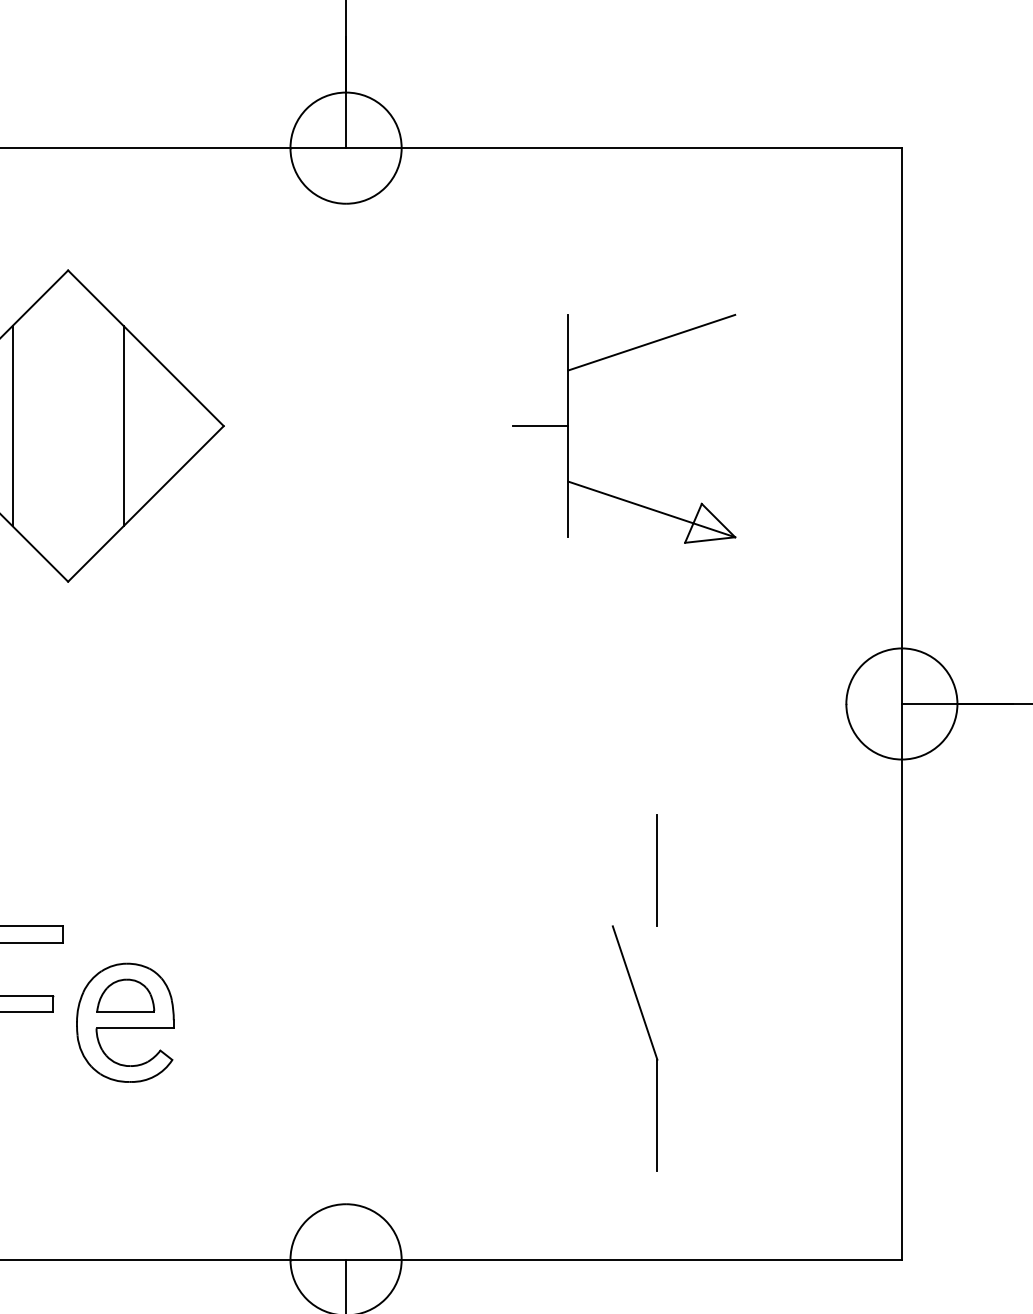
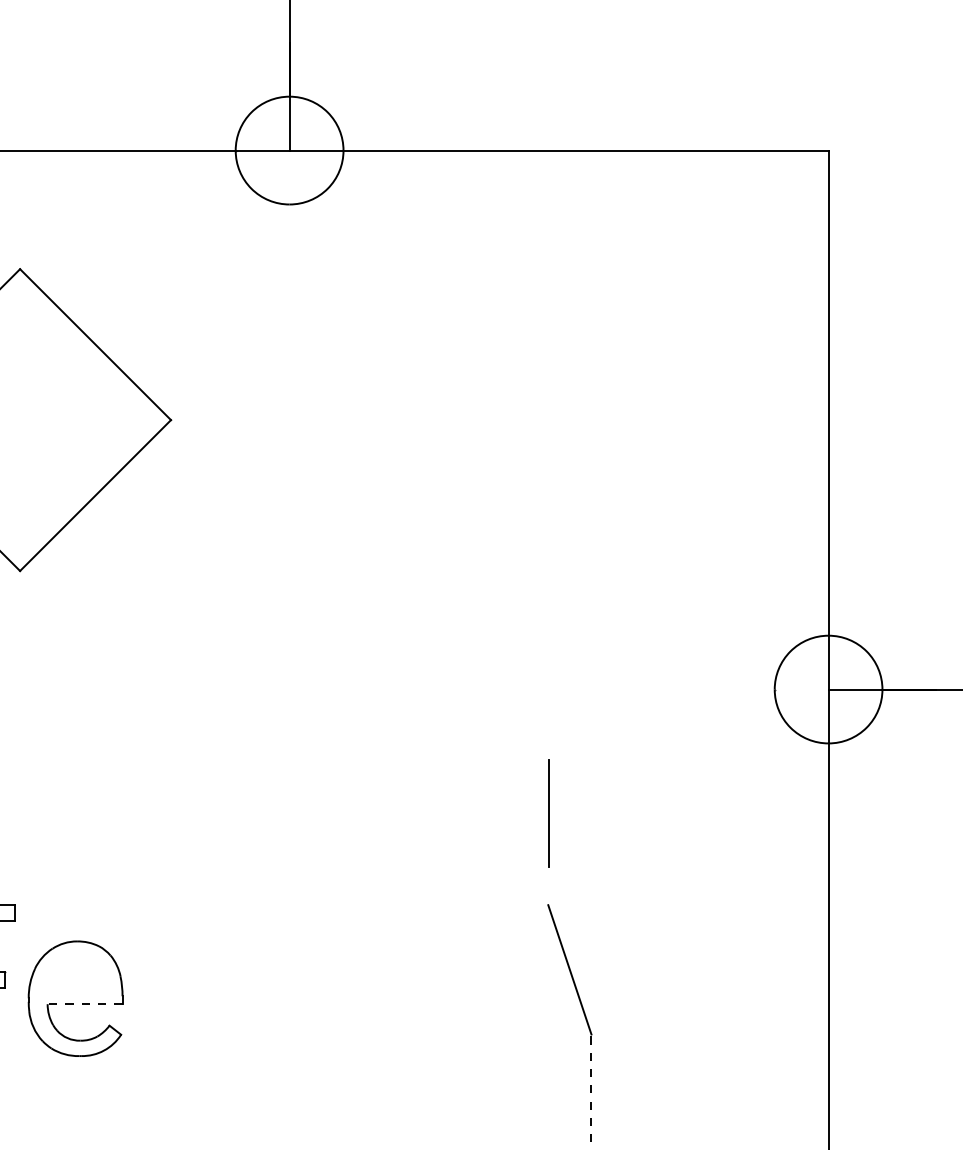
line: (123, 426) -> (73, 420), removed
part: (568, 428) -> (505, 422), removed
line: (656, 870) -> (547, 813), moved
part: (125, 995) -> (75, 972), removed
line: (135, 1028) -> (85, 1004), solid -> dashed
line: (657, 1115) -> (591, 1088), solid -> dashed

